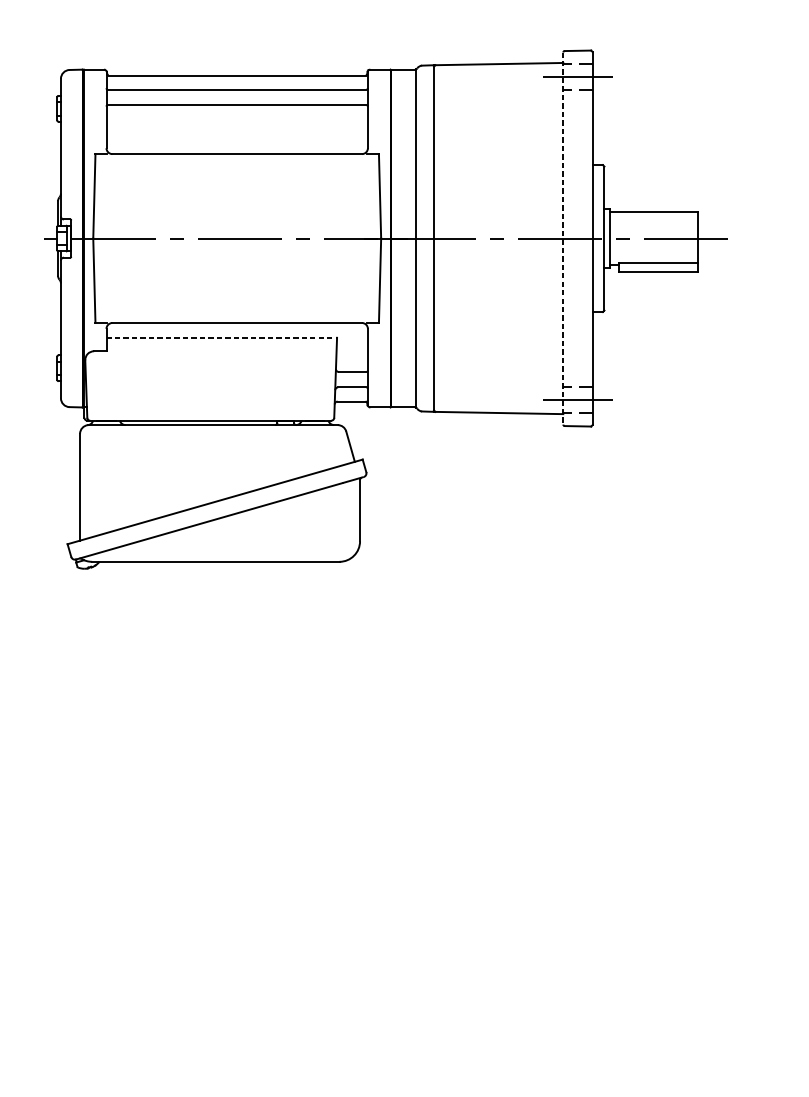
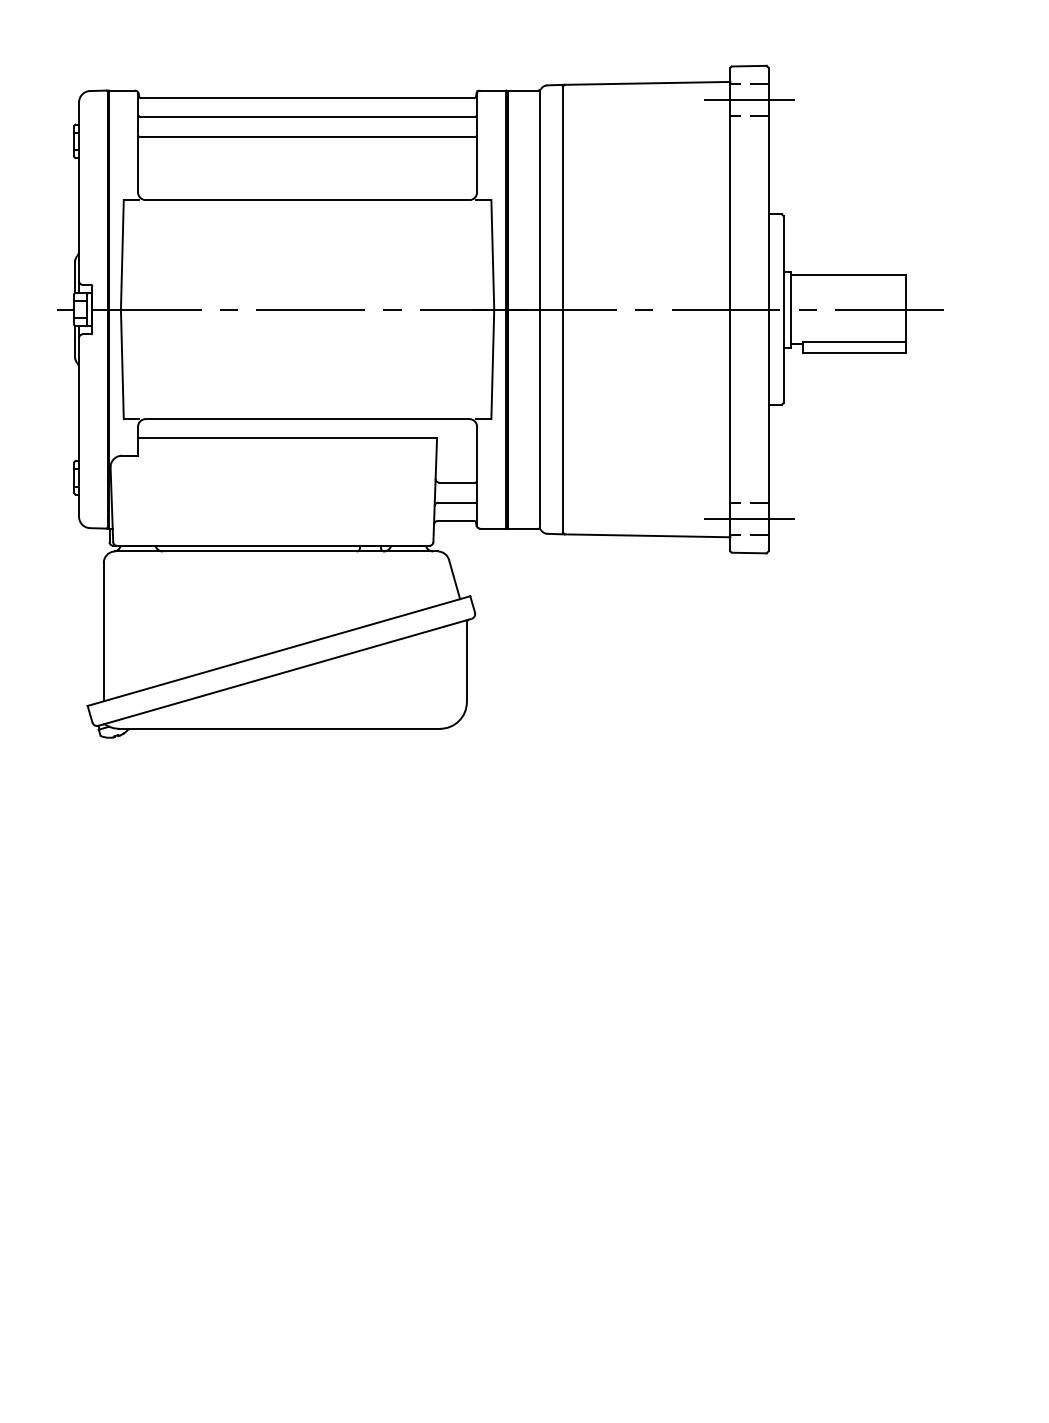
line: (563, 239) -> (730, 310), dashed -> solid
line: (222, 337) -> (288, 438), dashed -> solid

